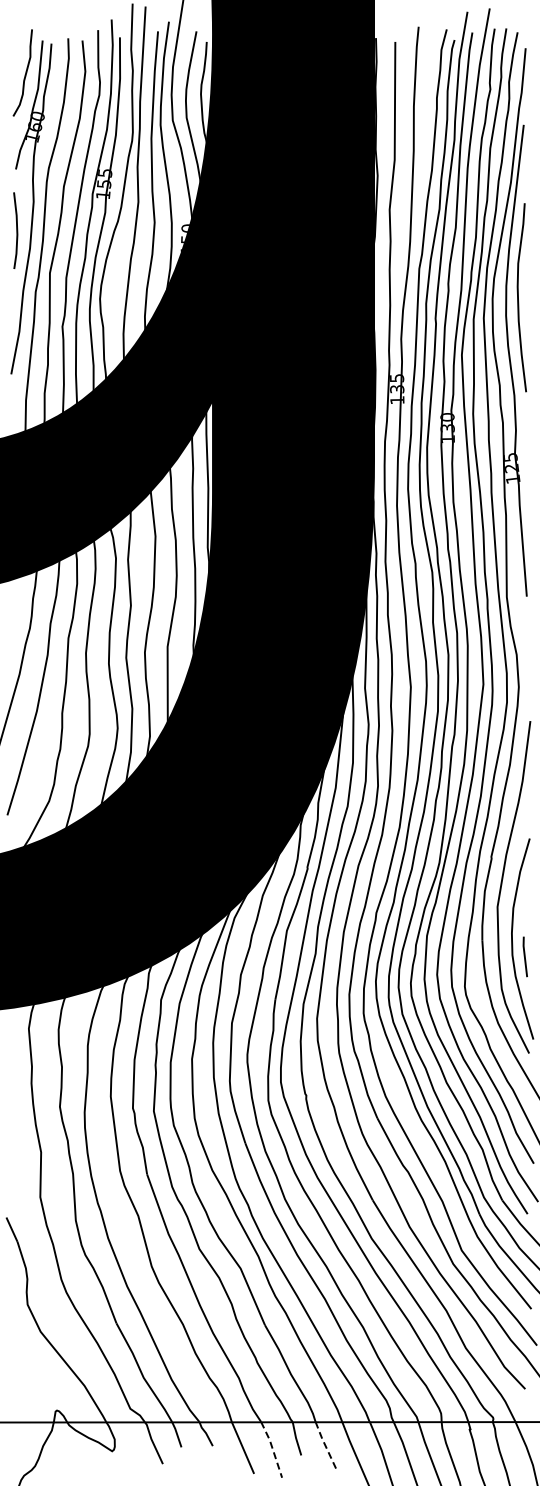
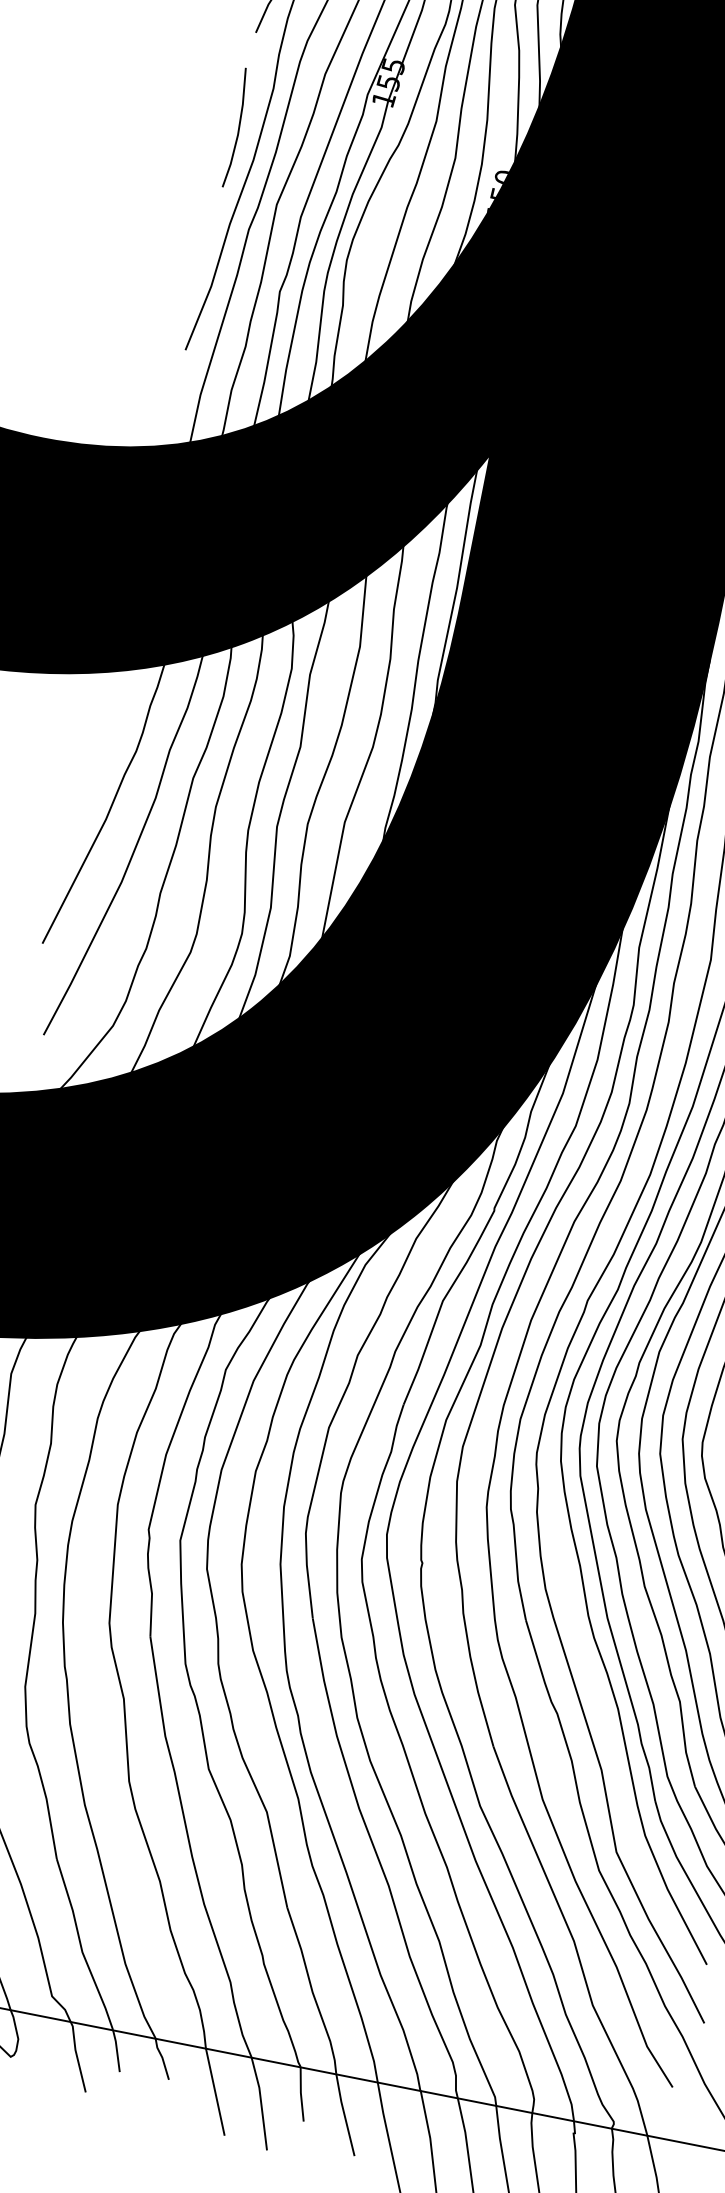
line: (325, 1446) -> (344, 2115), dashed -> solid
line: (272, 1449) -> (260, 2103), dashed -> solid

